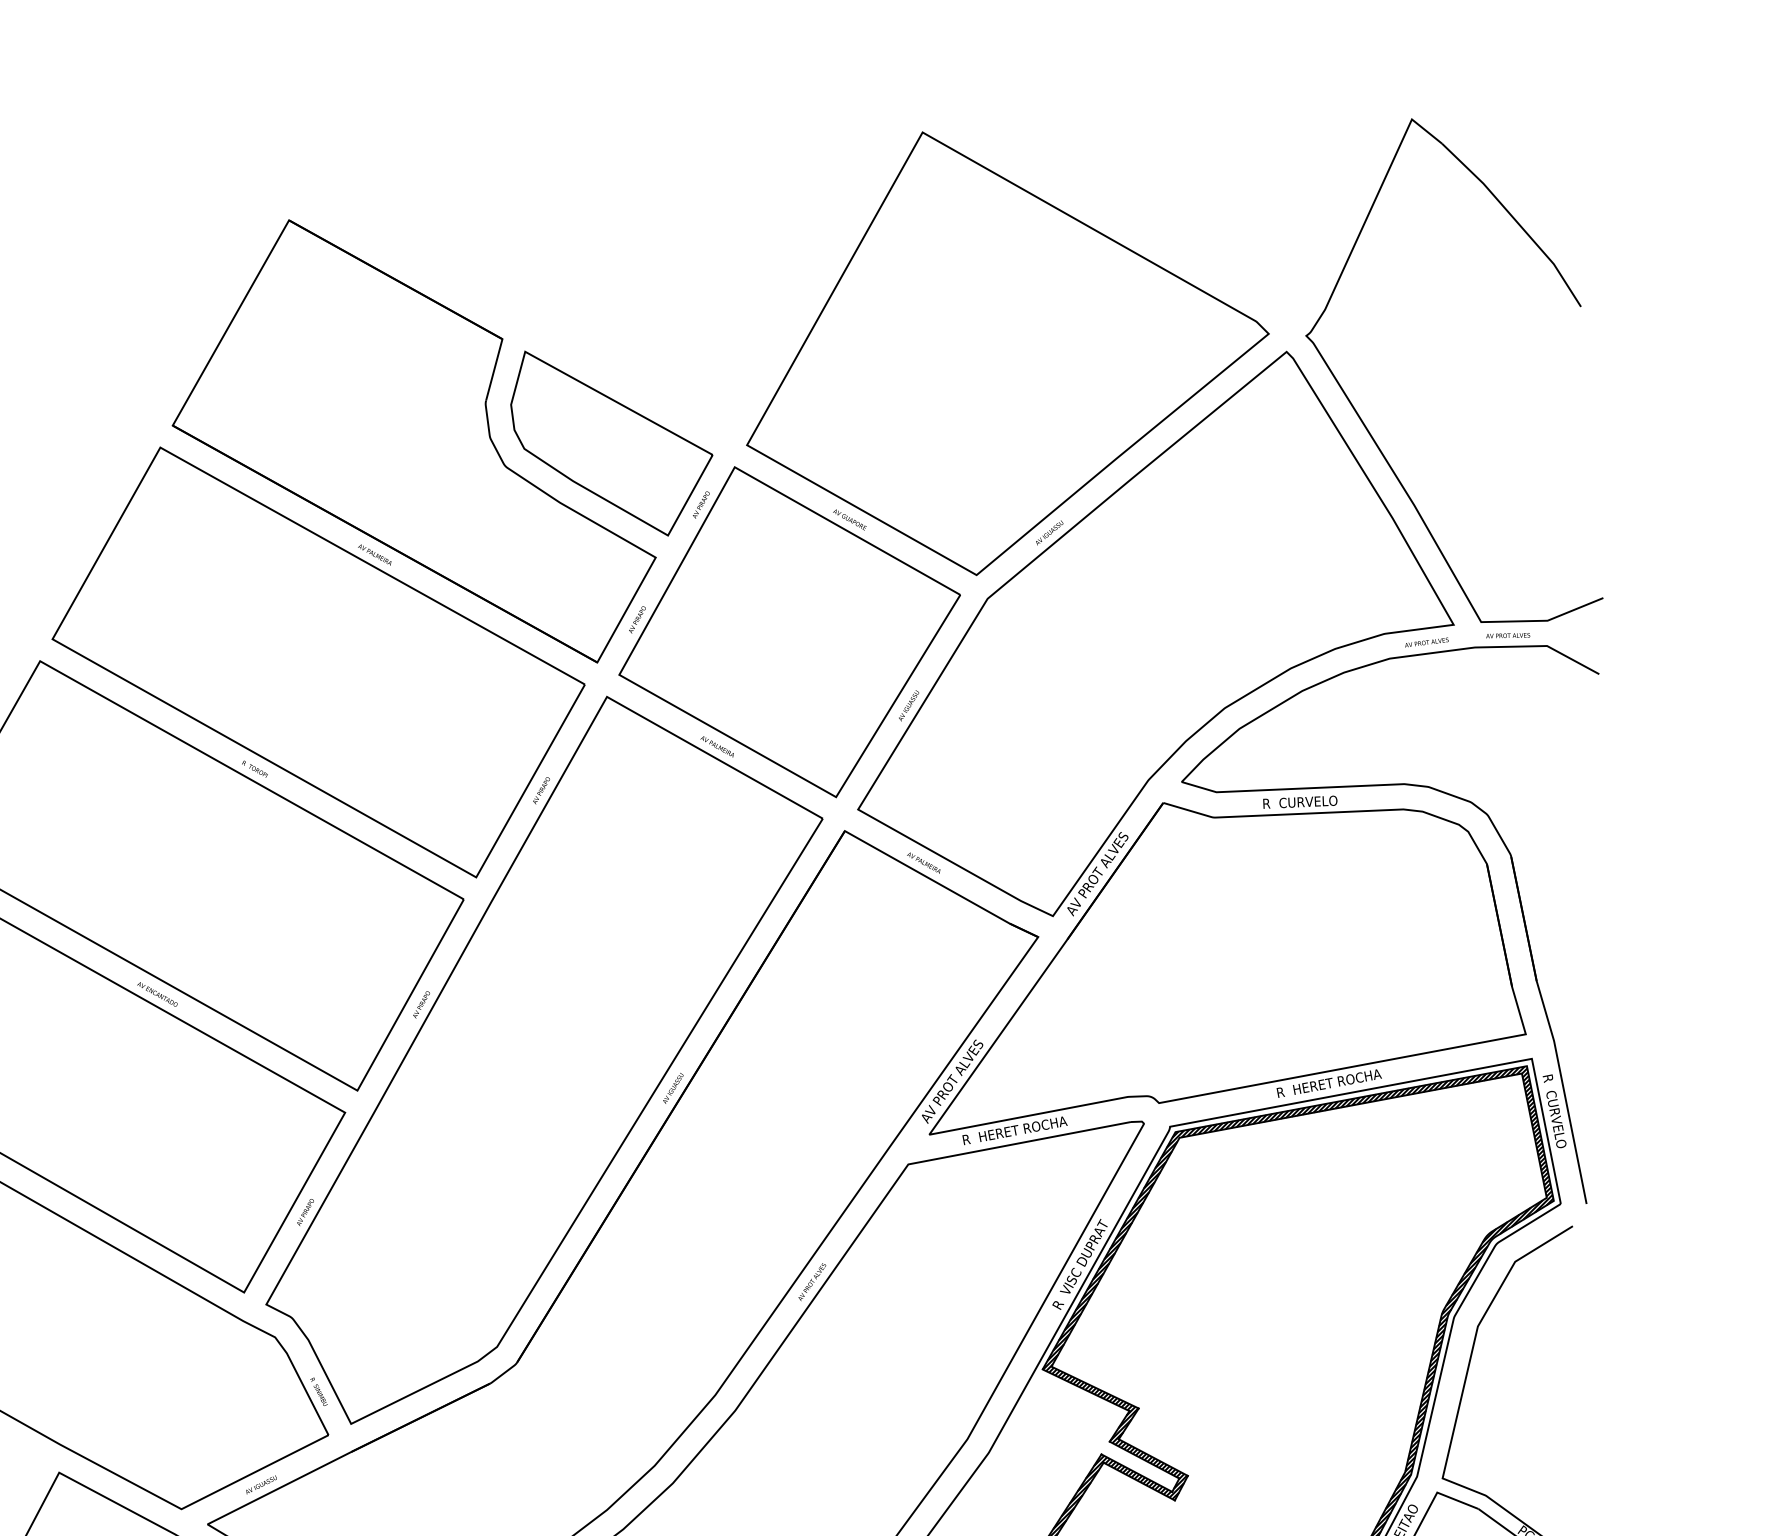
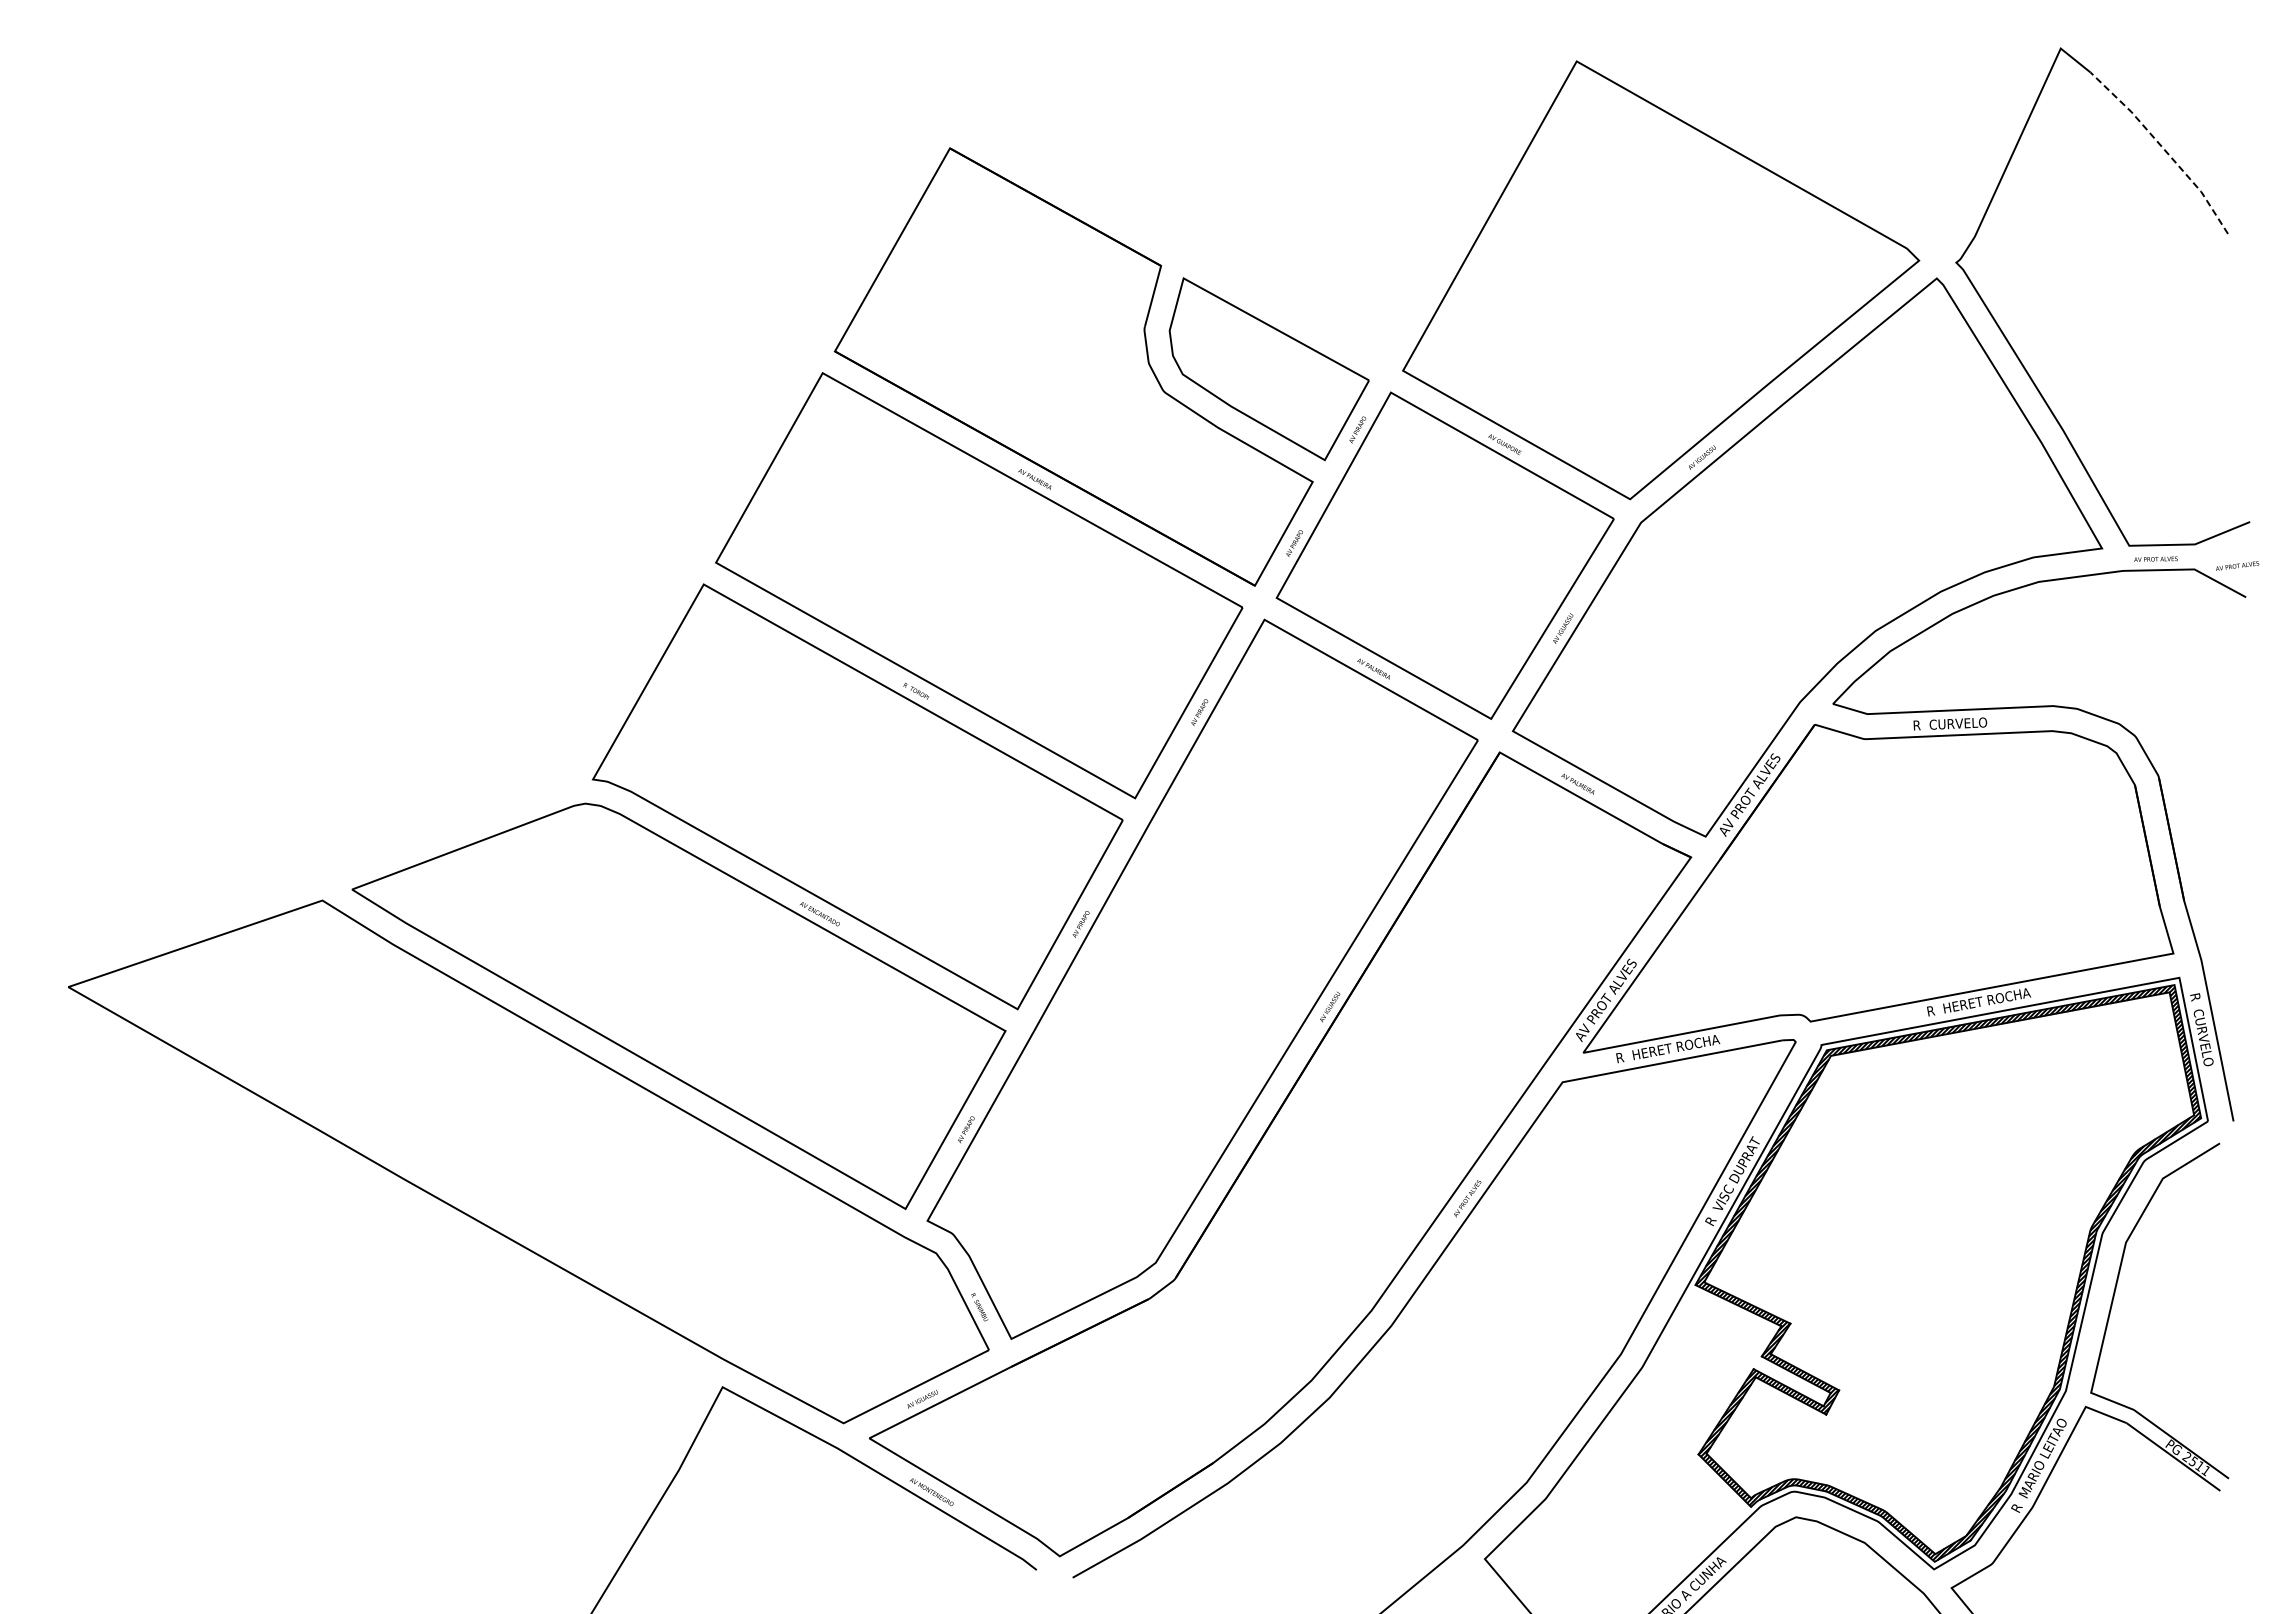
line: (1516, 221) -> (2164, 149), solid -> dashed
text: (1426, 642) -> (2237, 565), moved

